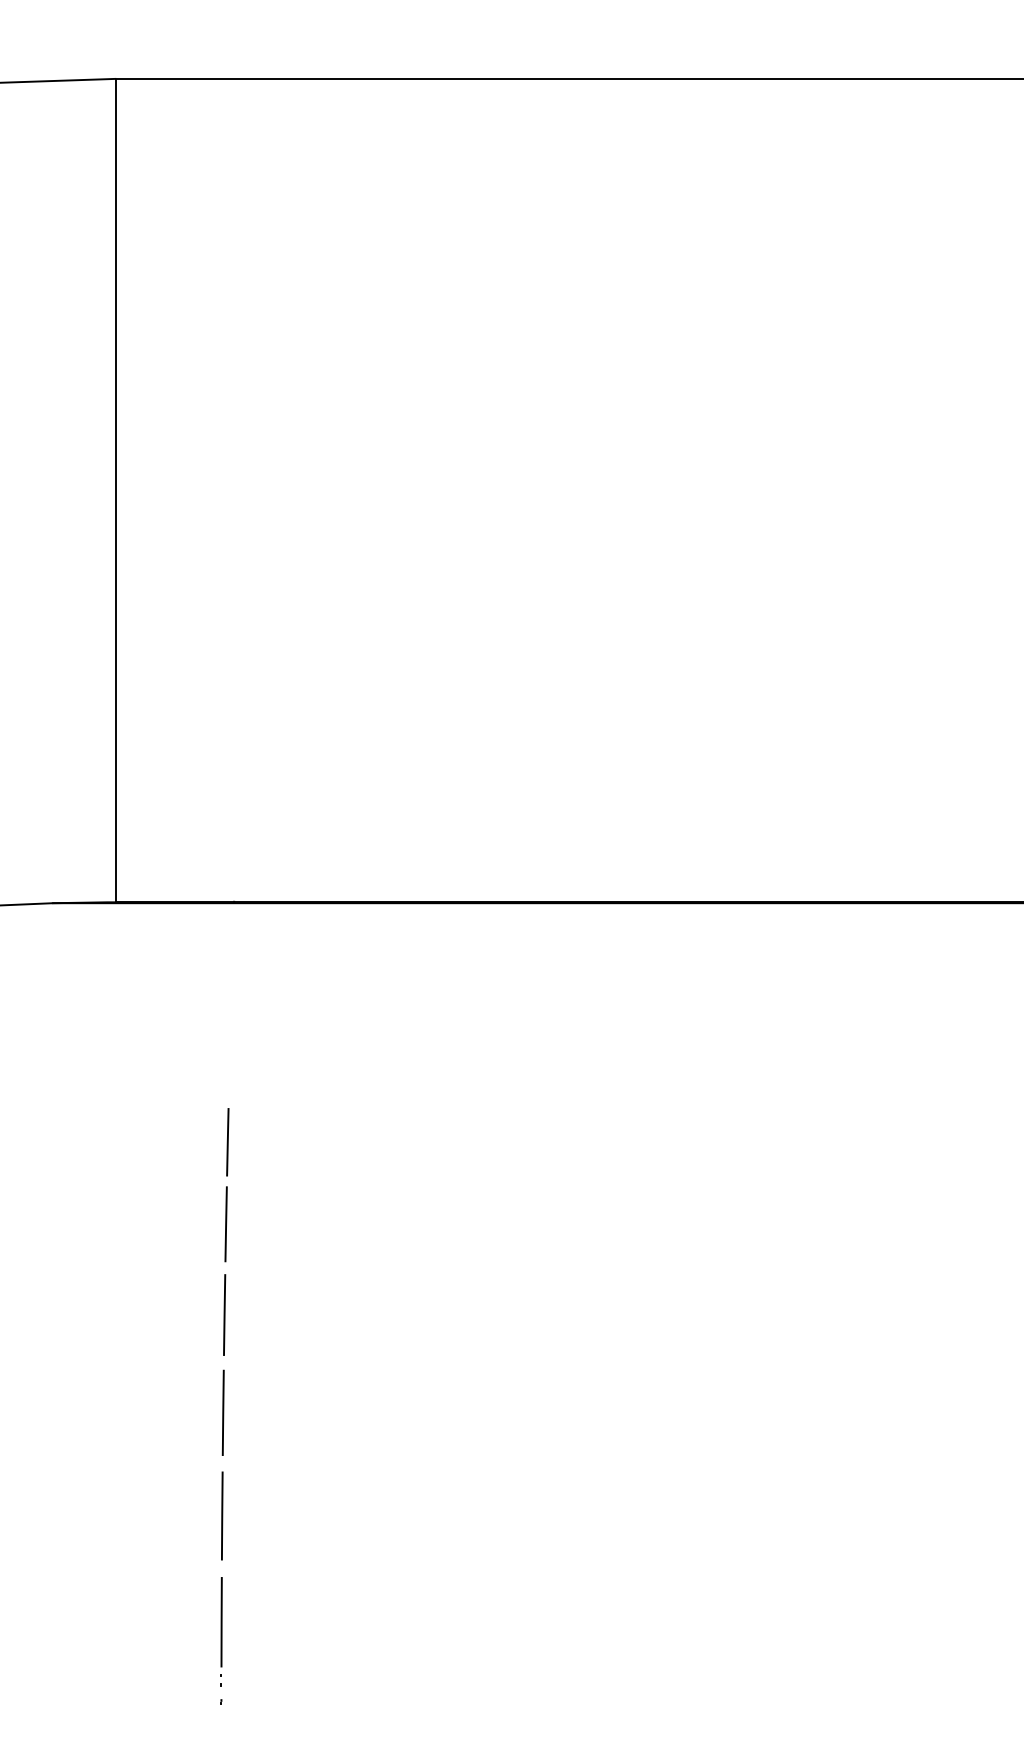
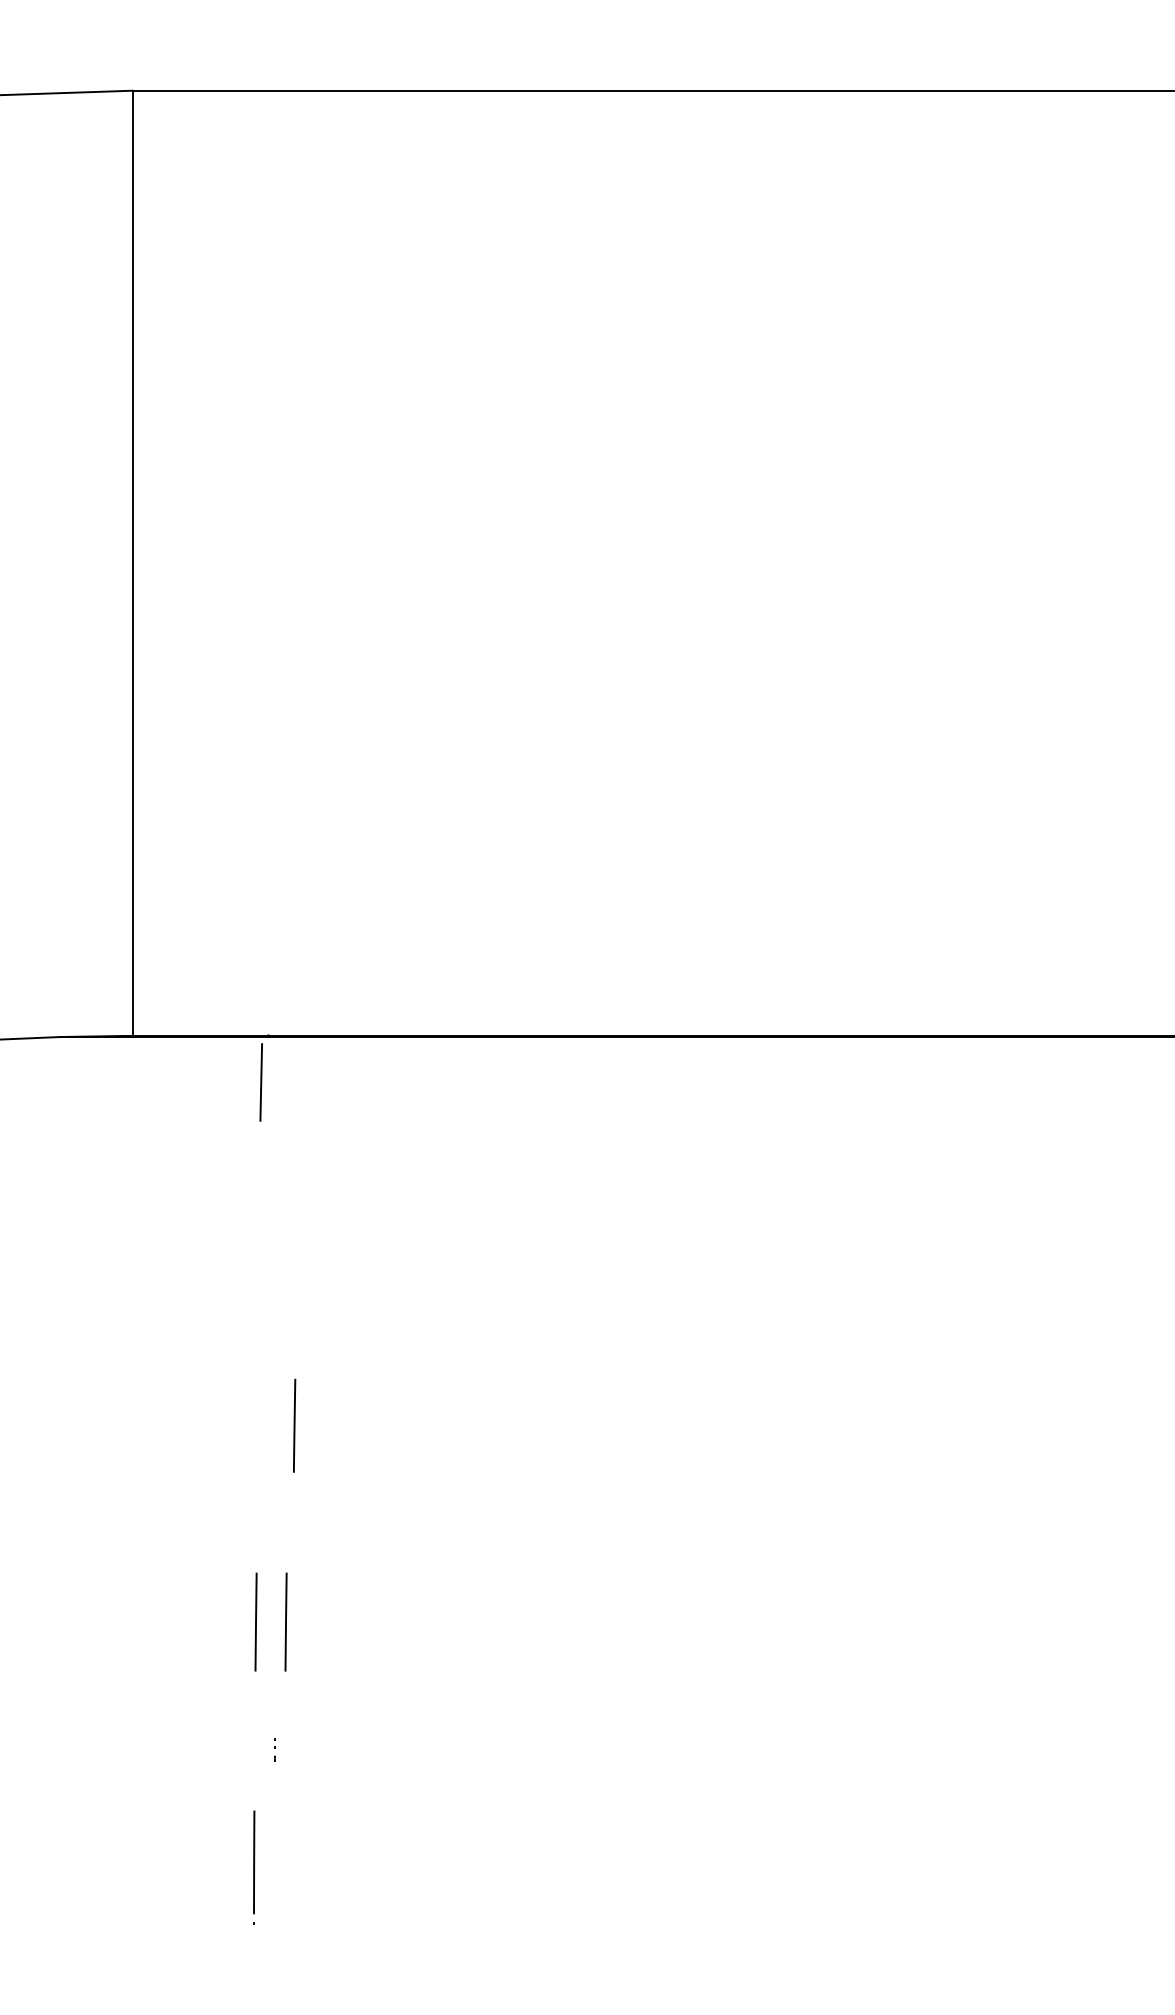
line: (227, 1142) -> (260, 1082), moved
line: (226, 1224) -> (259, 1405), removed
line: (224, 1314) -> (294, 1425), moved
line: (248, 1412) -> (285, 1621), added
line: (221, 1516) -> (254, 1740), removed
part: (221, 1693) -> (274, 1749), moved

